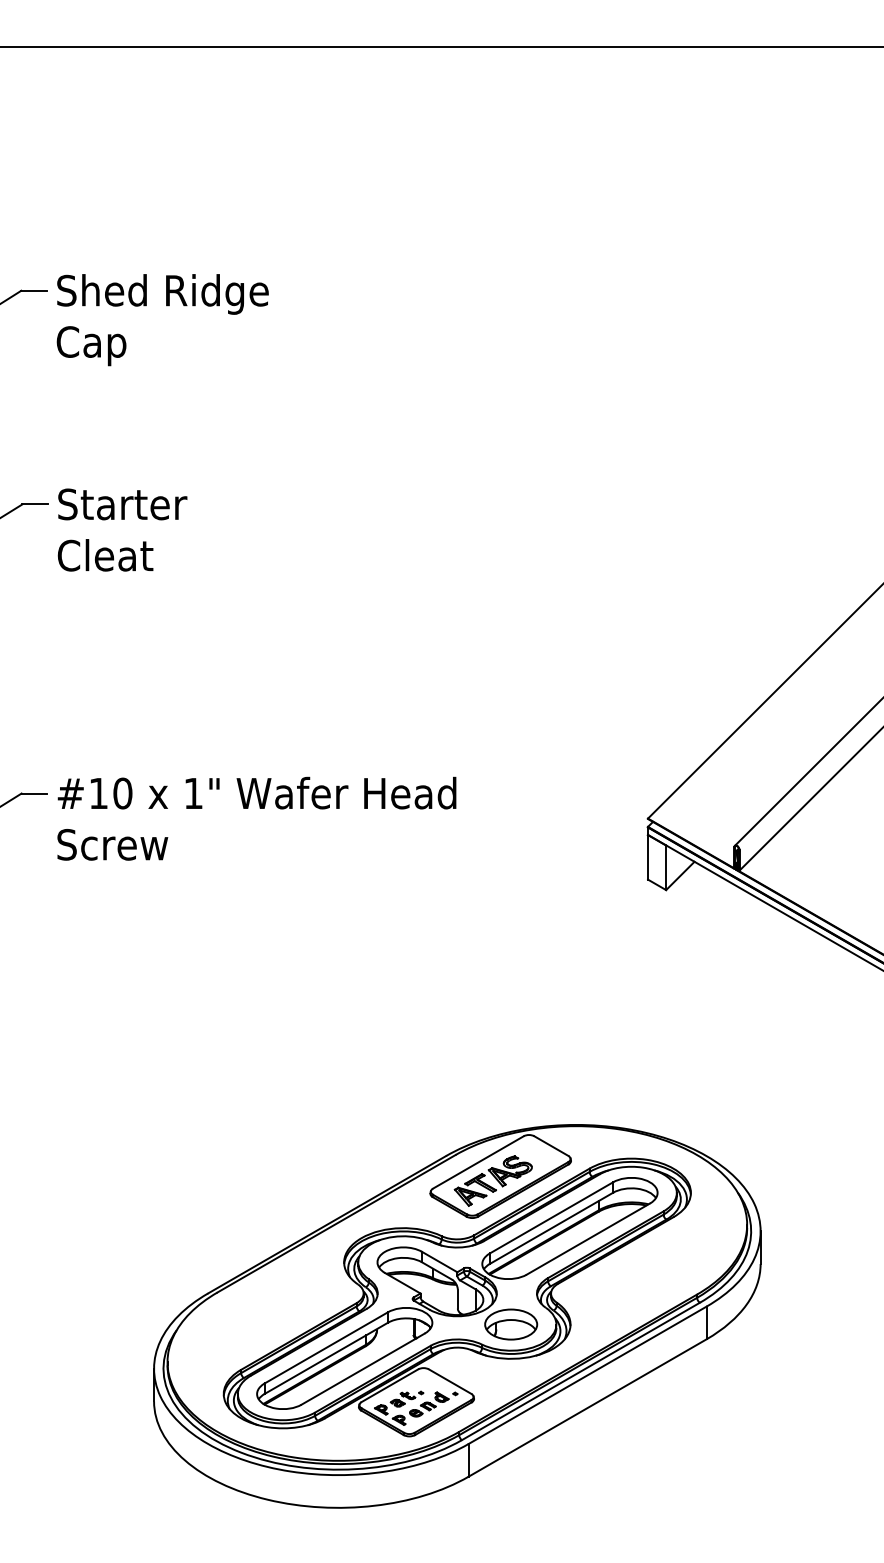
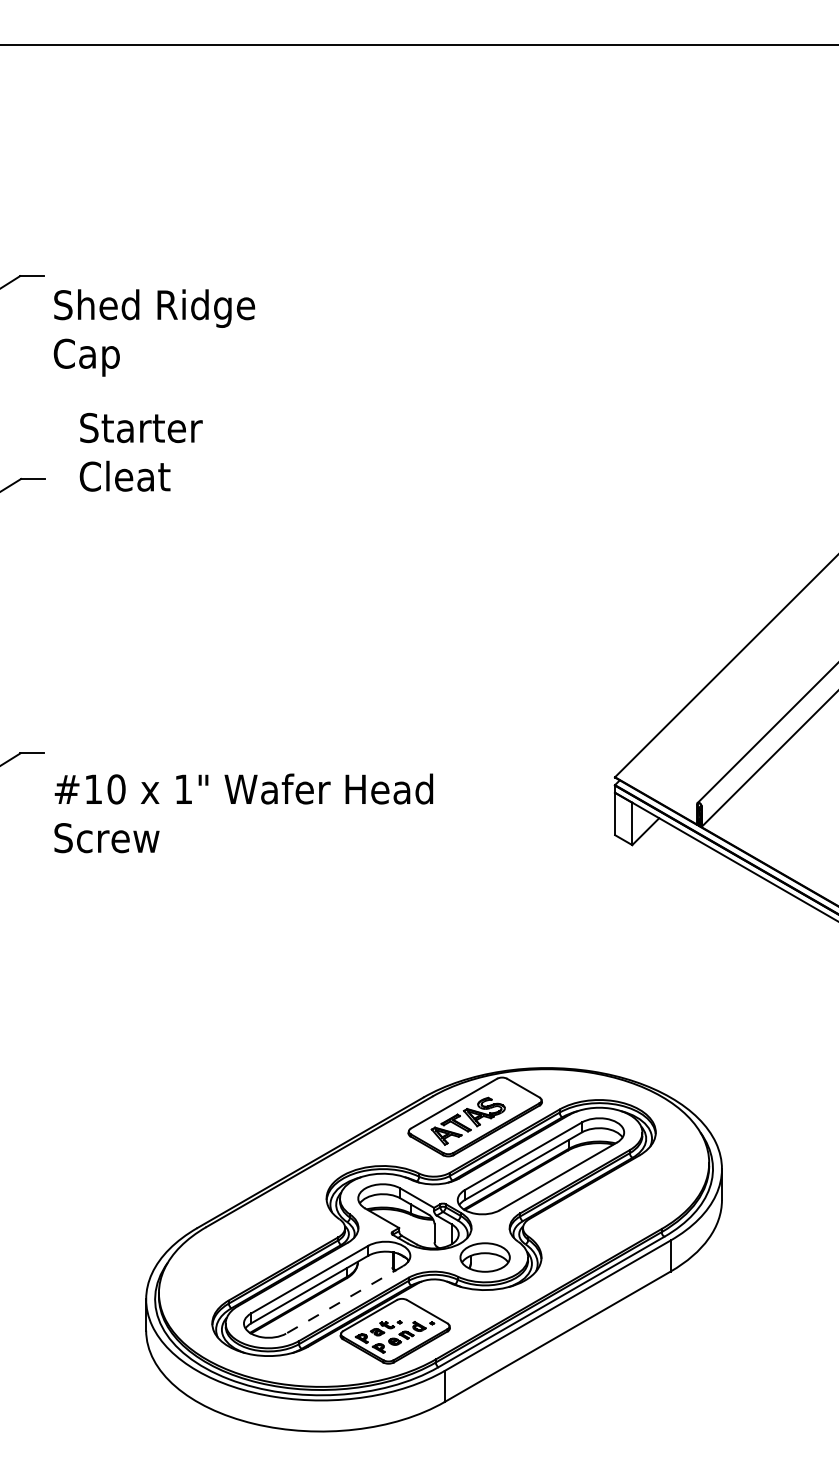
text: (162, 319) -> (154, 332), moved
text: (121, 529) -> (140, 451), moved
text: (256, 818) -> (243, 813), moved
line: (362, 1368) -> (344, 1299), solid -> dashed

